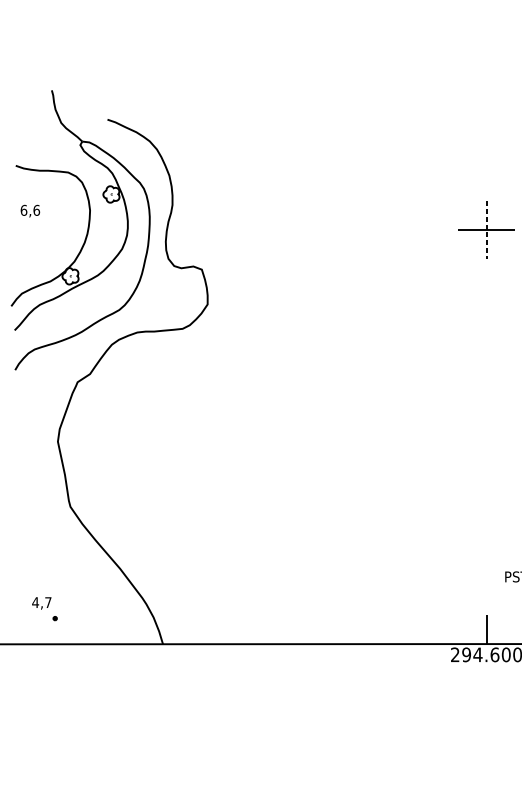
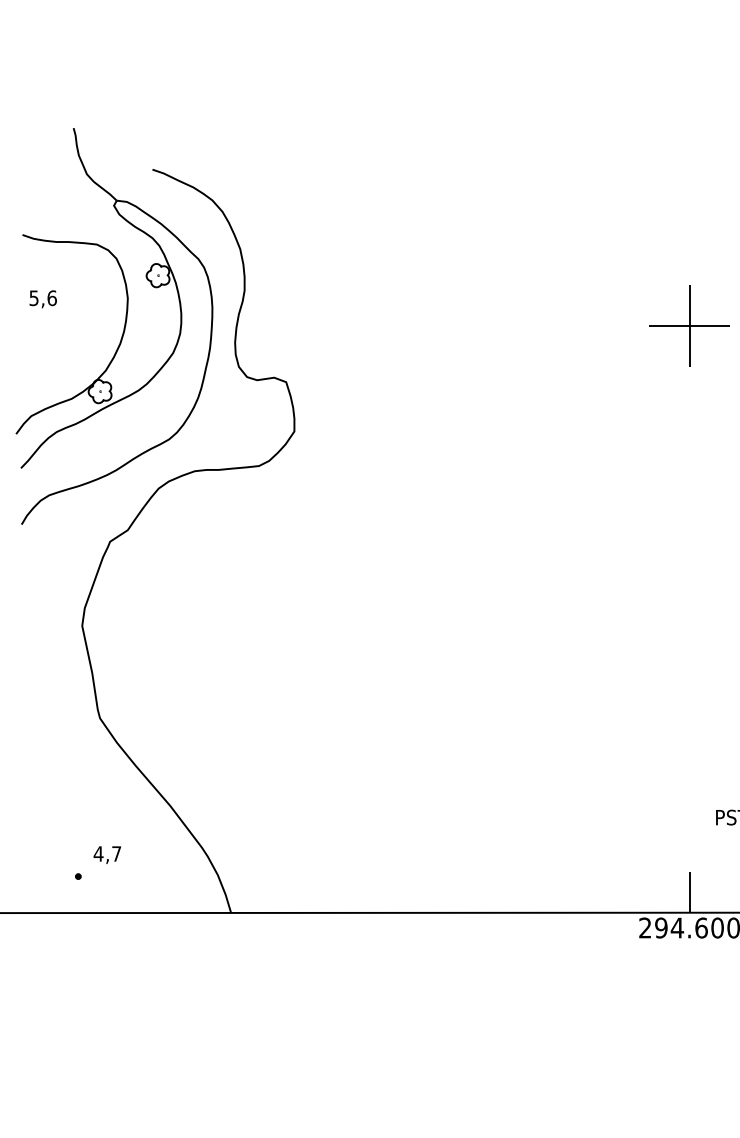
text: (23, 210) -> (33, 298), 6,6 -> 5,6
line: (486, 230) -> (689, 326), dashed -> solid
text: (41, 602) -> (106, 854), moved

